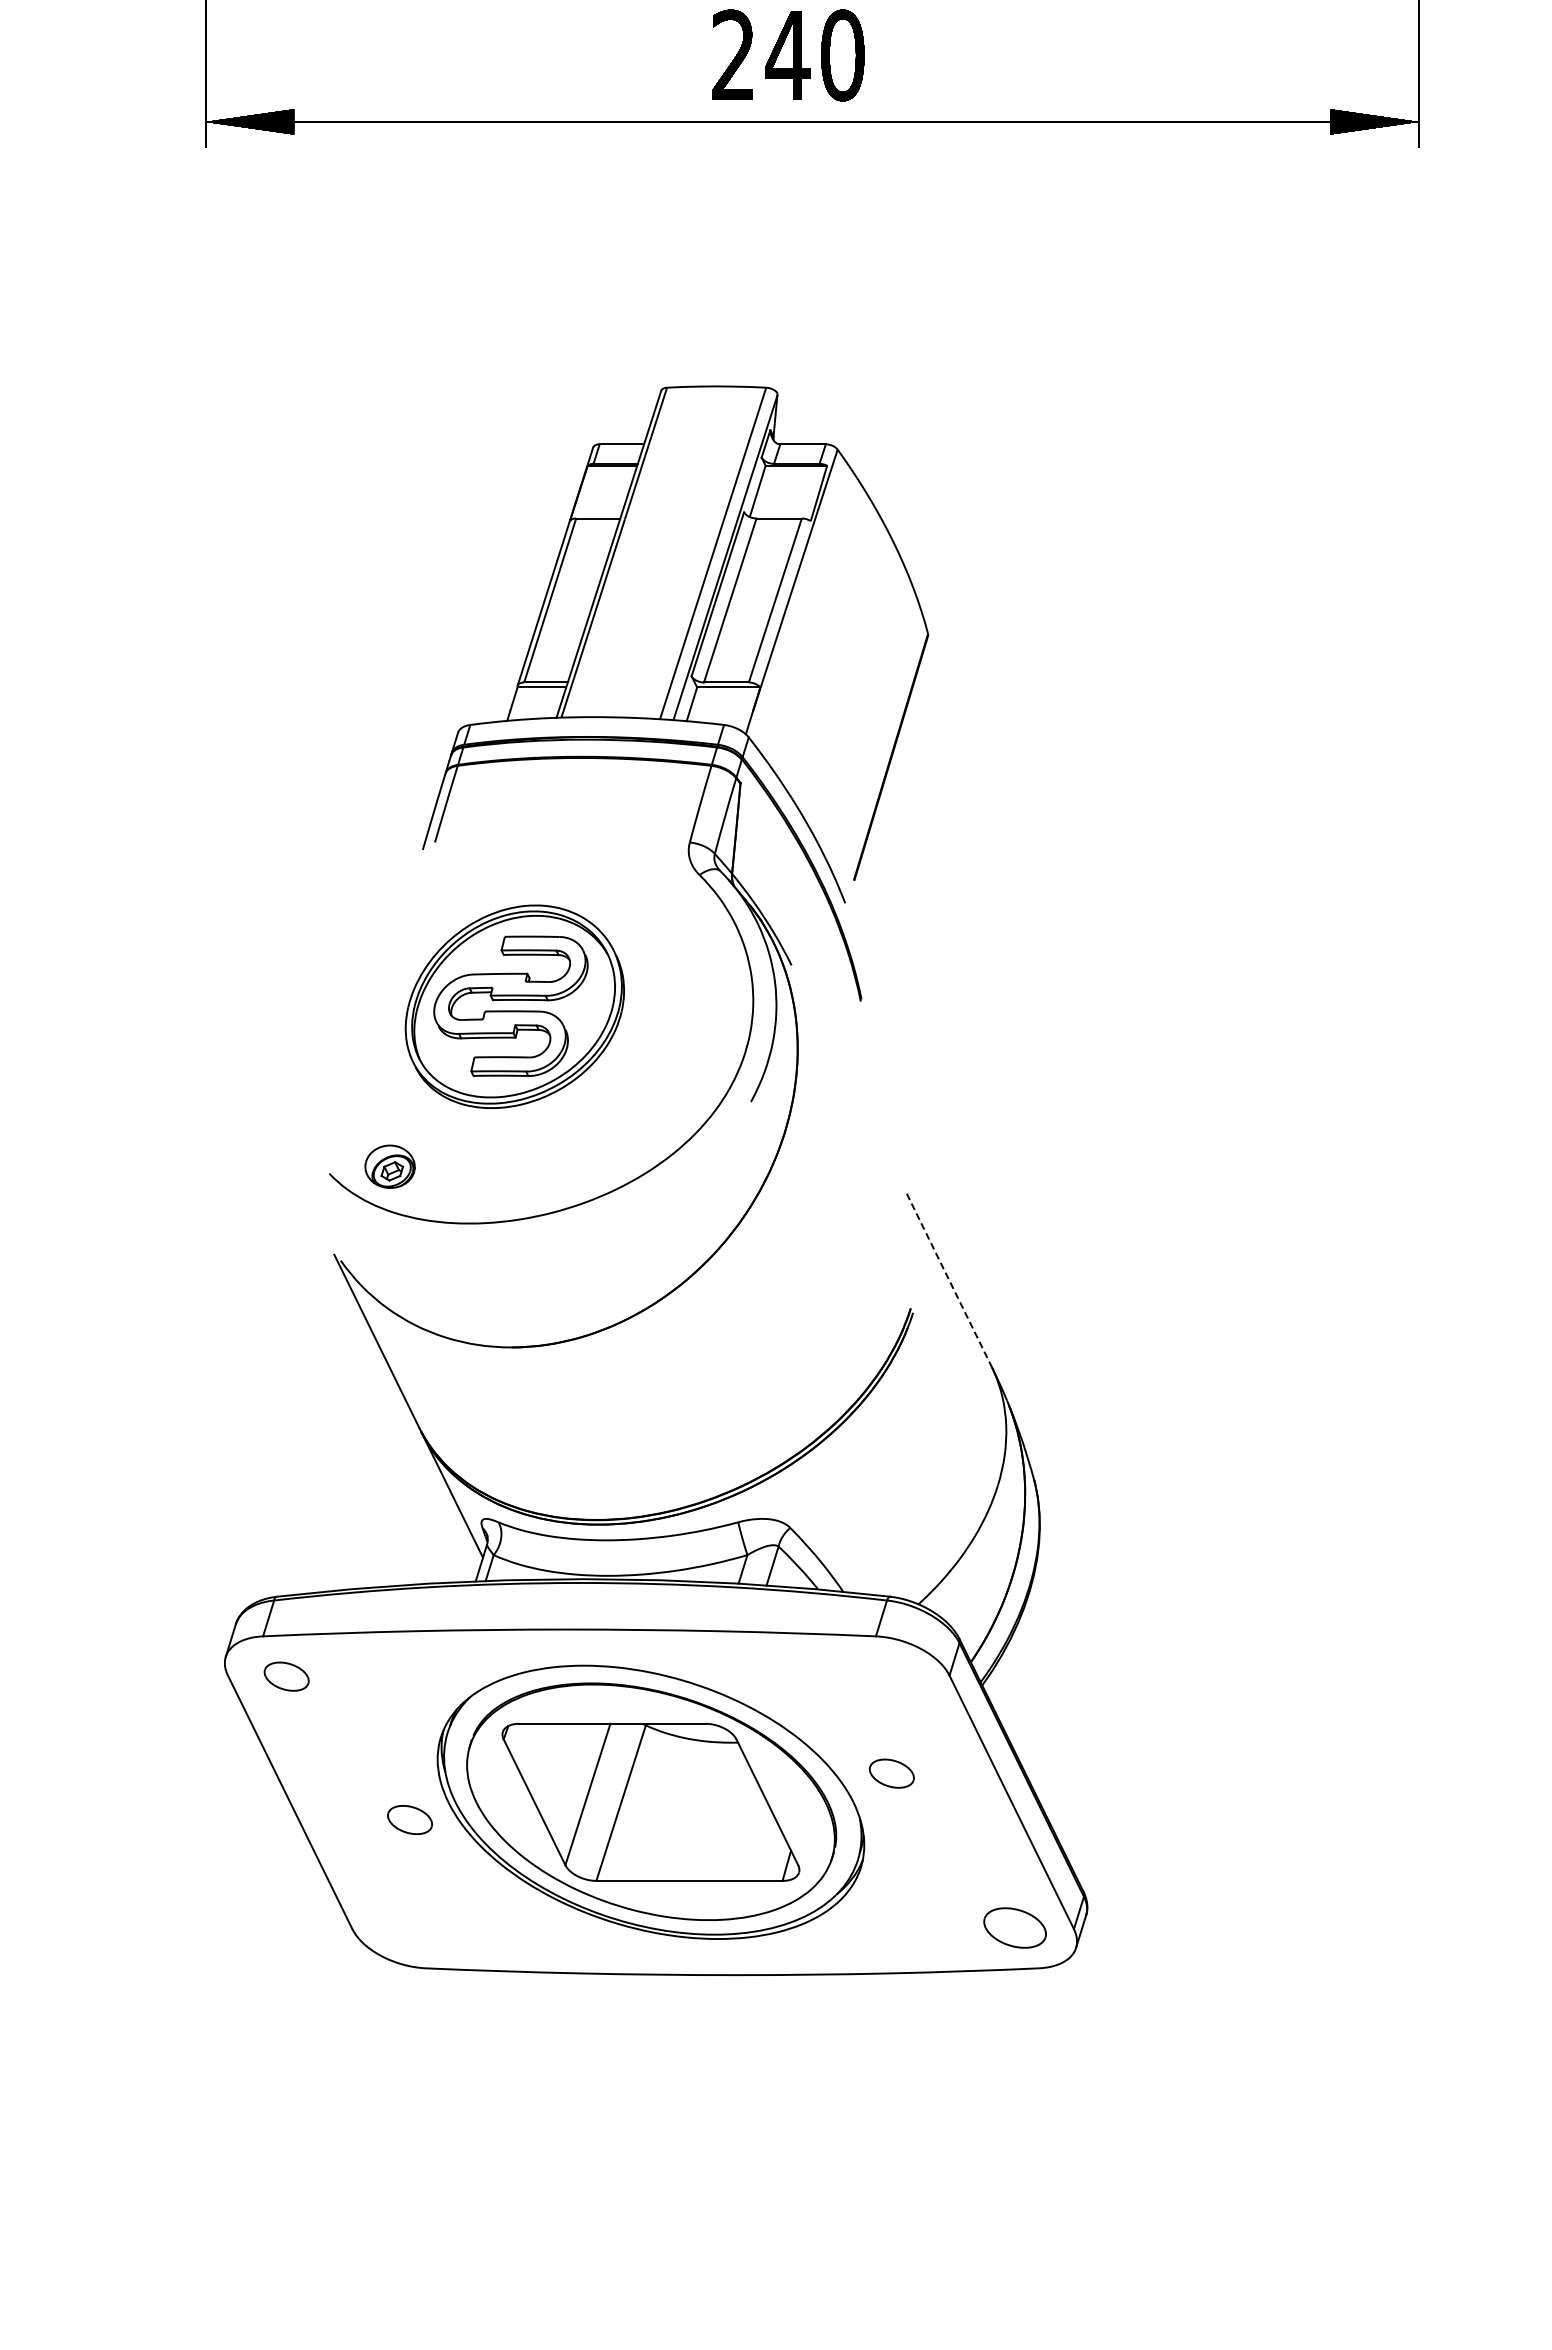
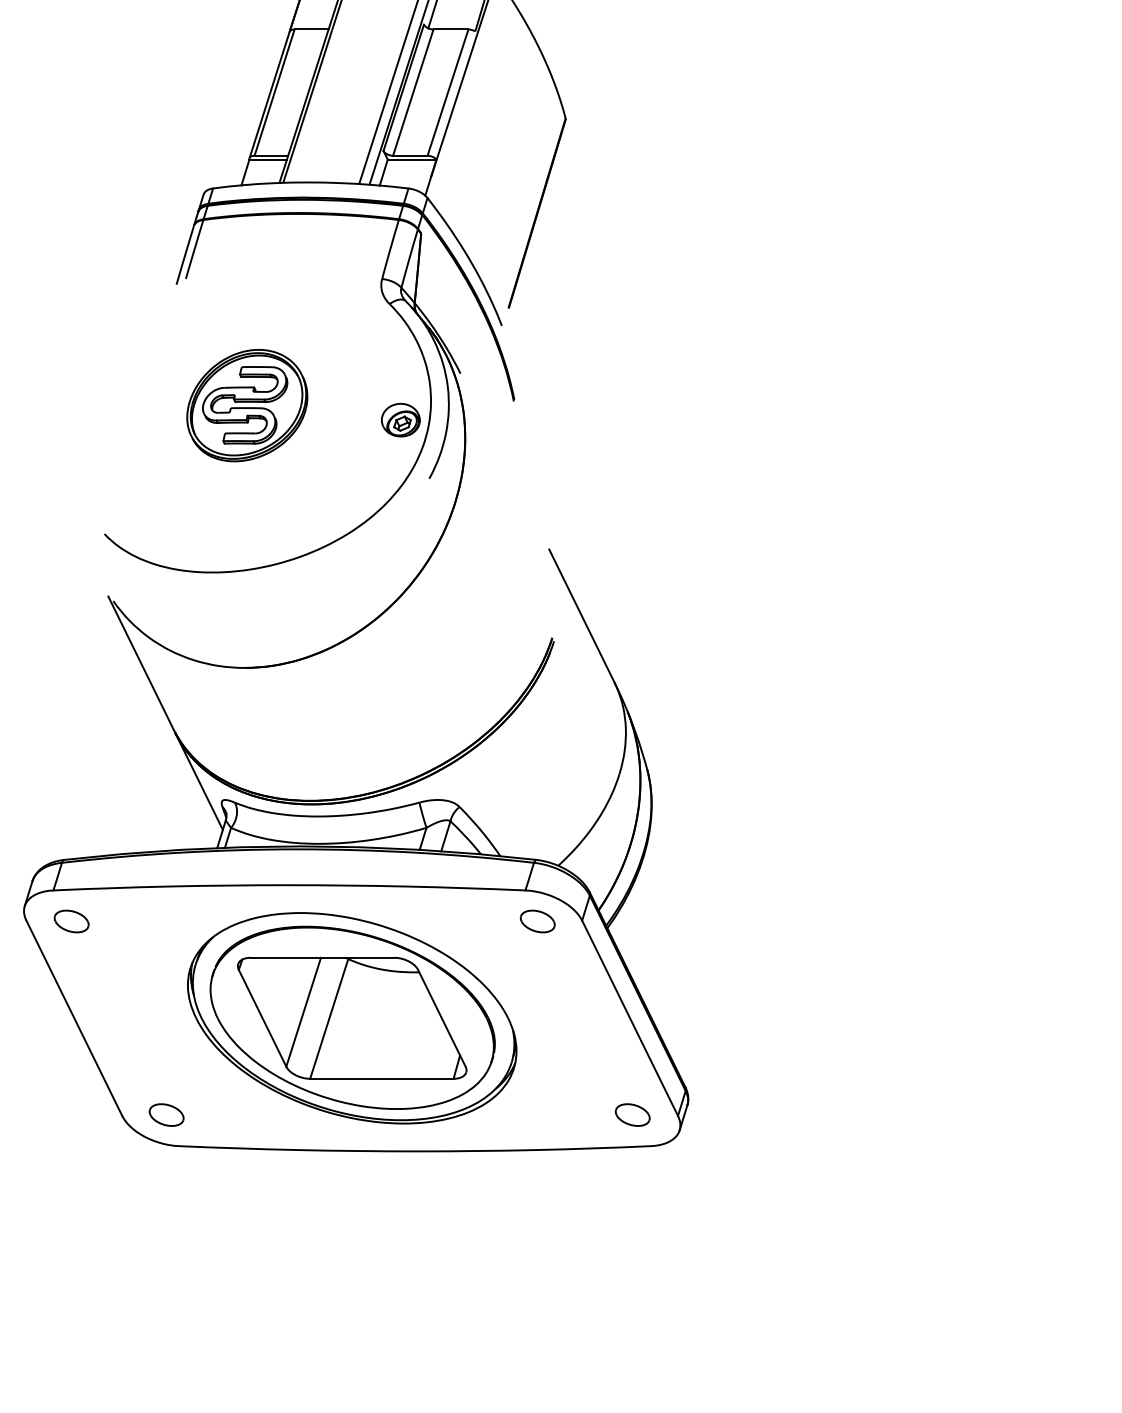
part: (514, 1006) -> (247, 405), size x0.71
part: (389, 1166) -> (400, 419), moved
line: (949, 1280) -> (582, 616), dashed -> solid
part: (891, 1773) -> (537, 921), moved
part: (409, 1819) -> (166, 1114), moved
part: (1015, 1927) -> (632, 1114), size x0.71

